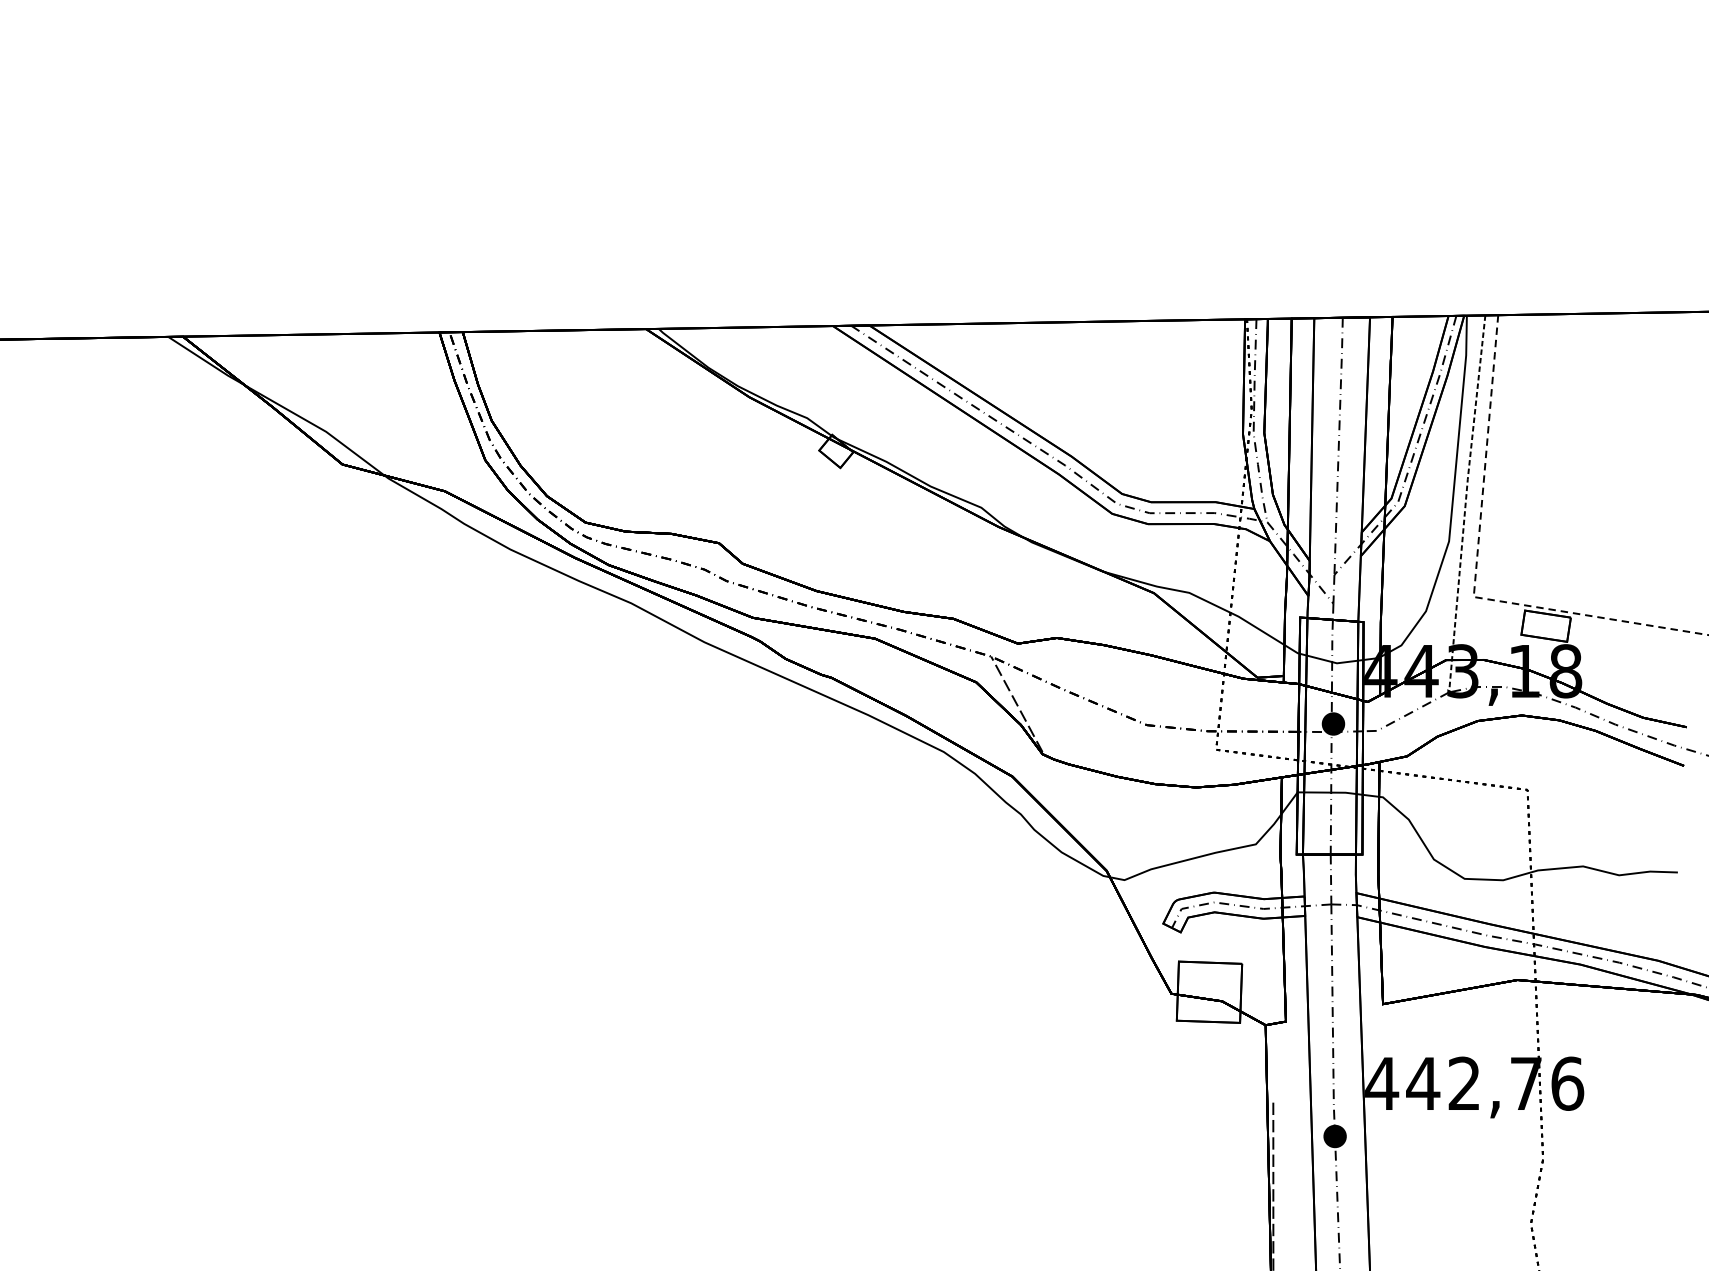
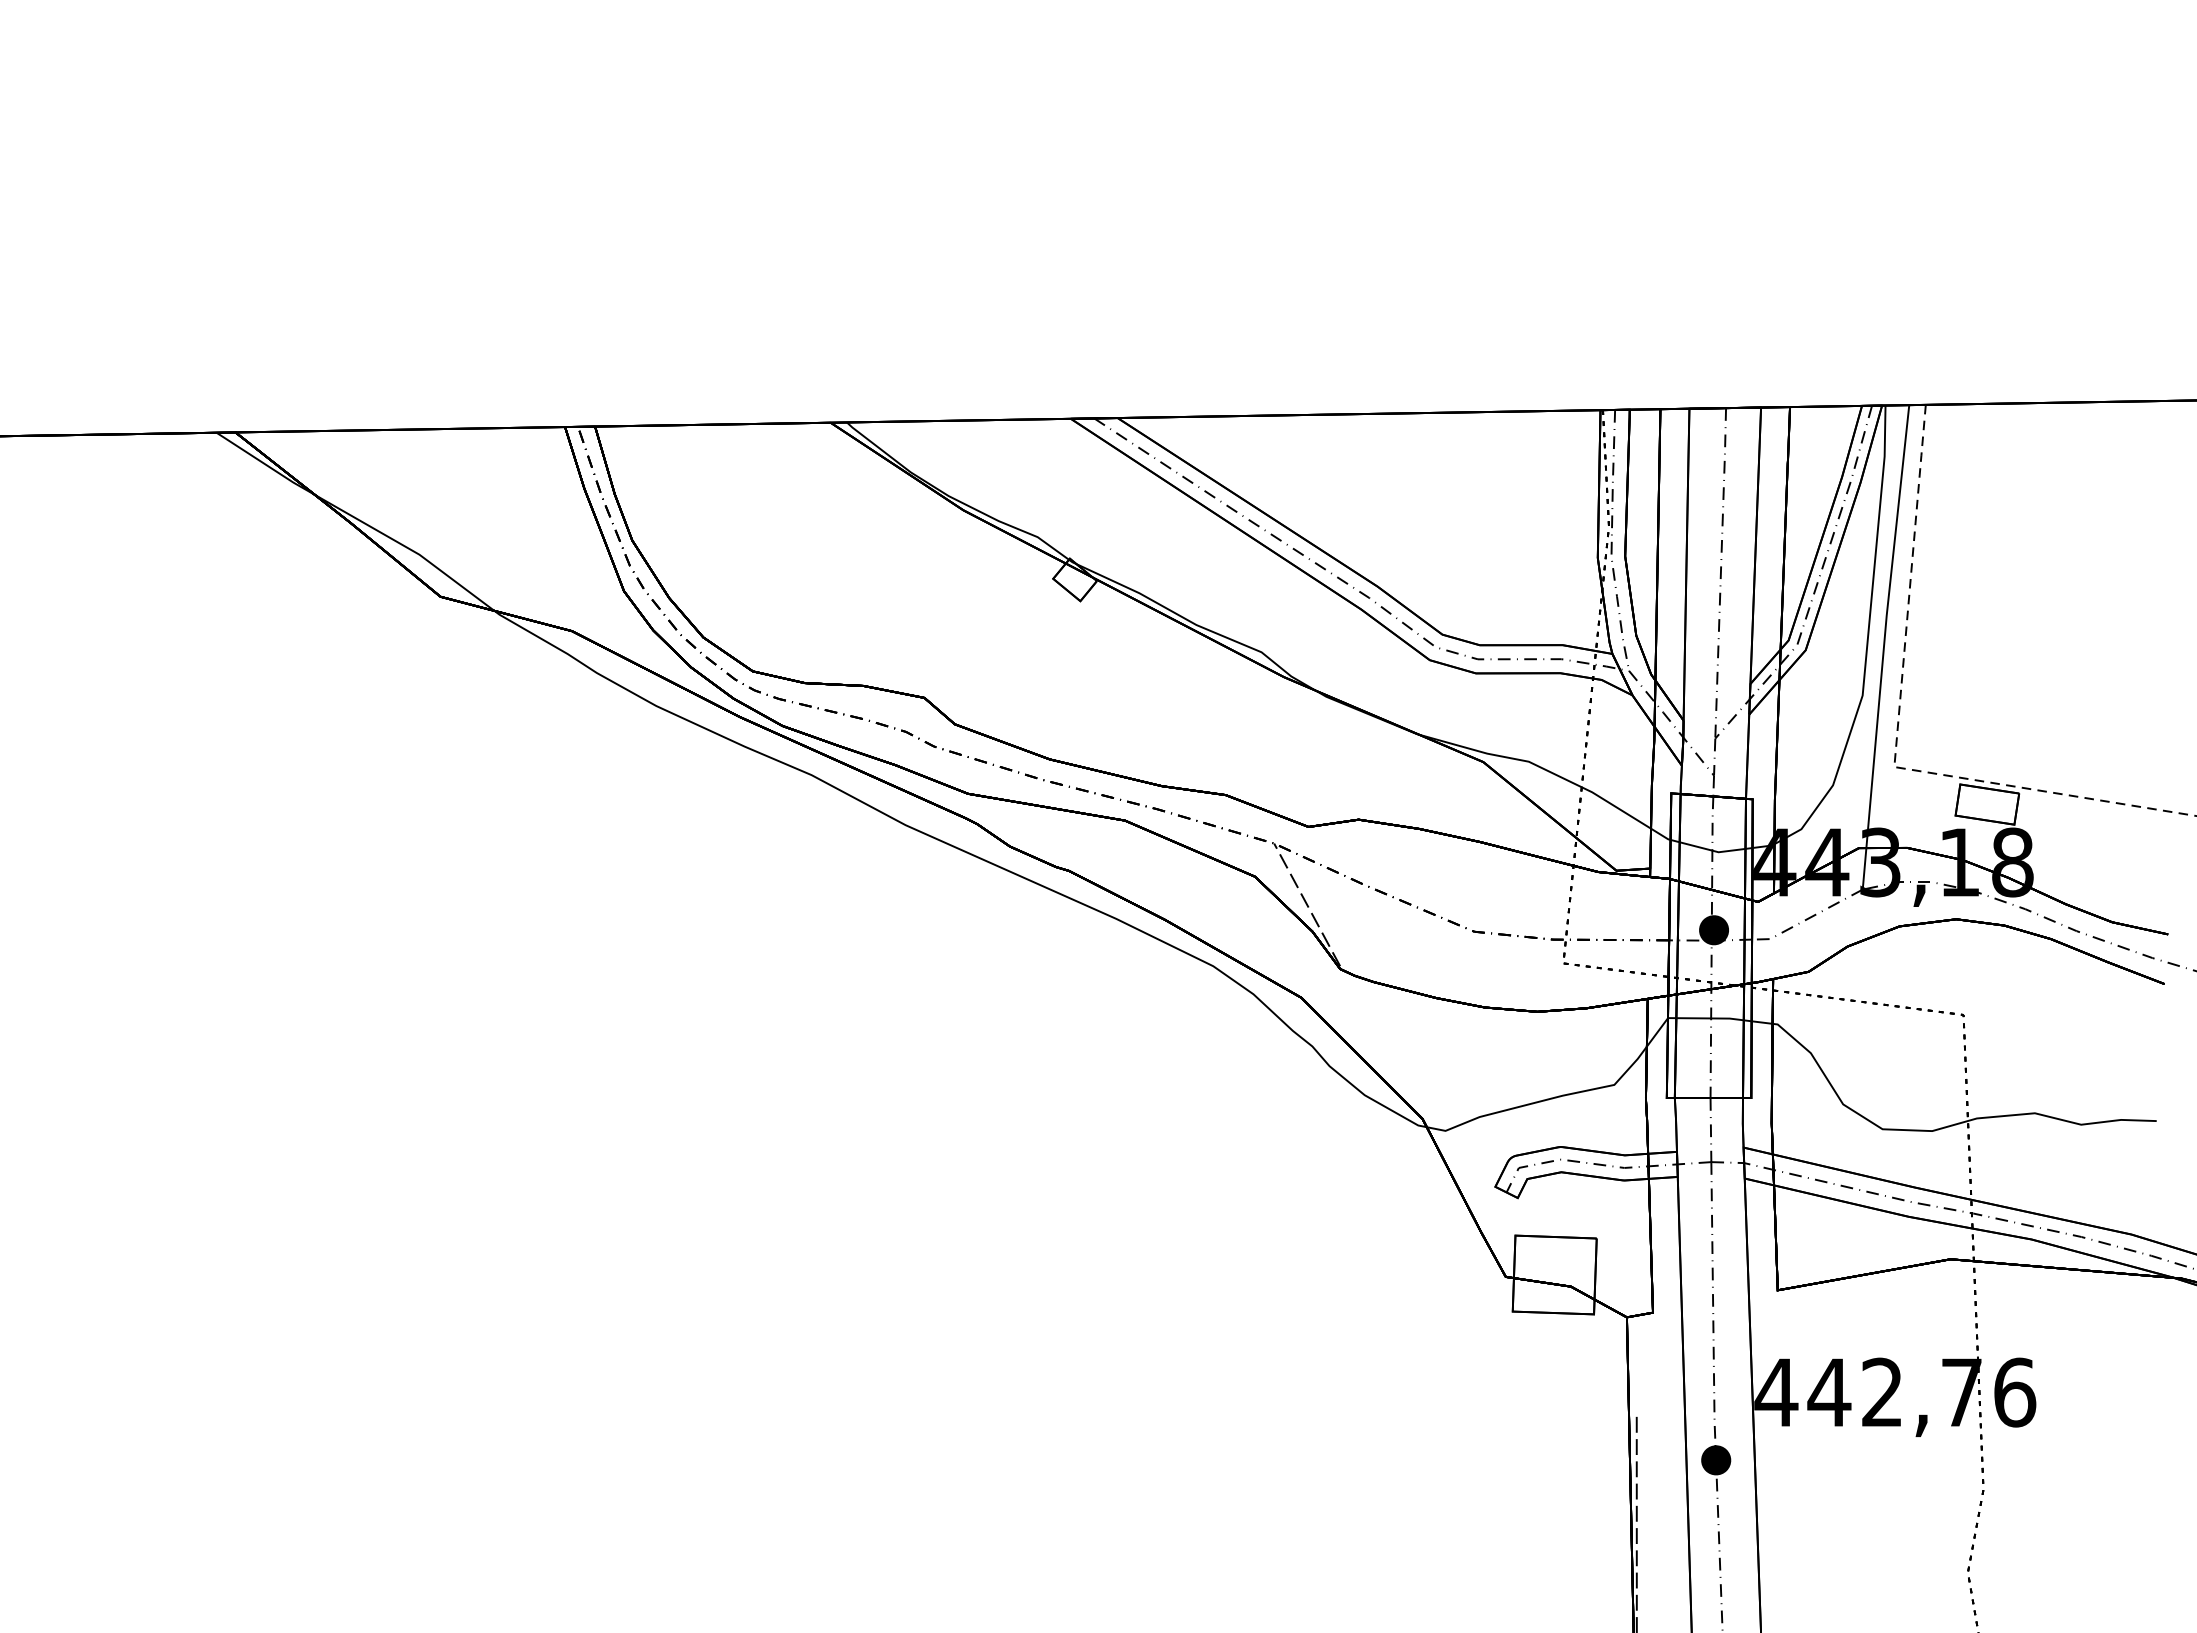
line: (1465, 504) -> (1883, 647), dashed -> solid

